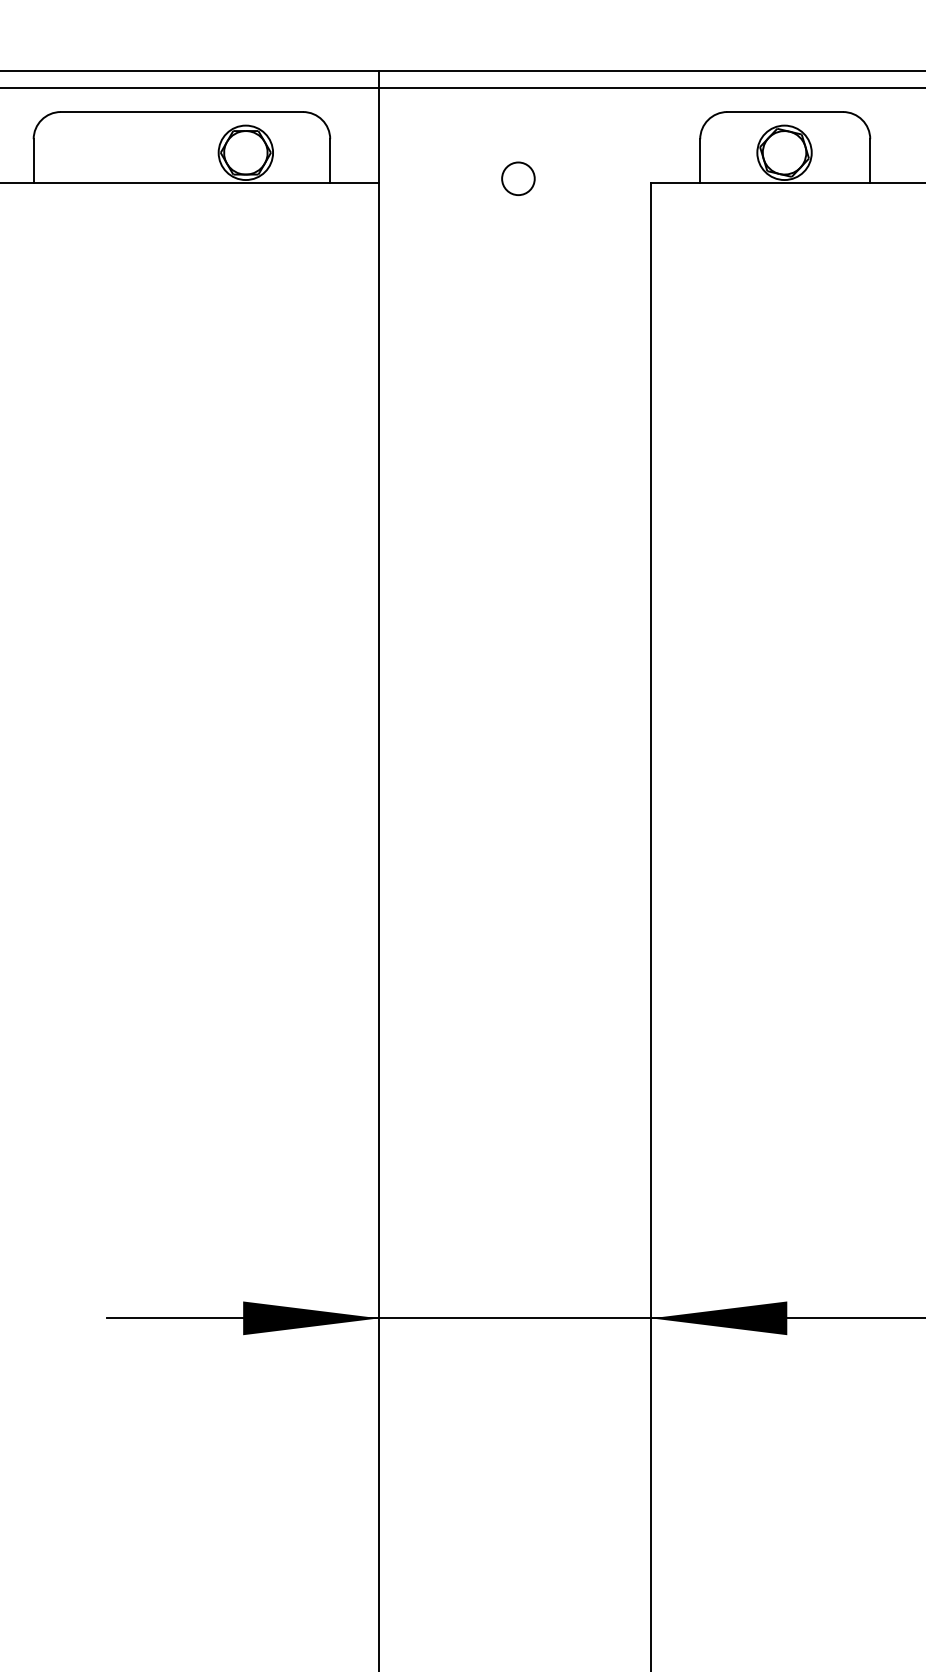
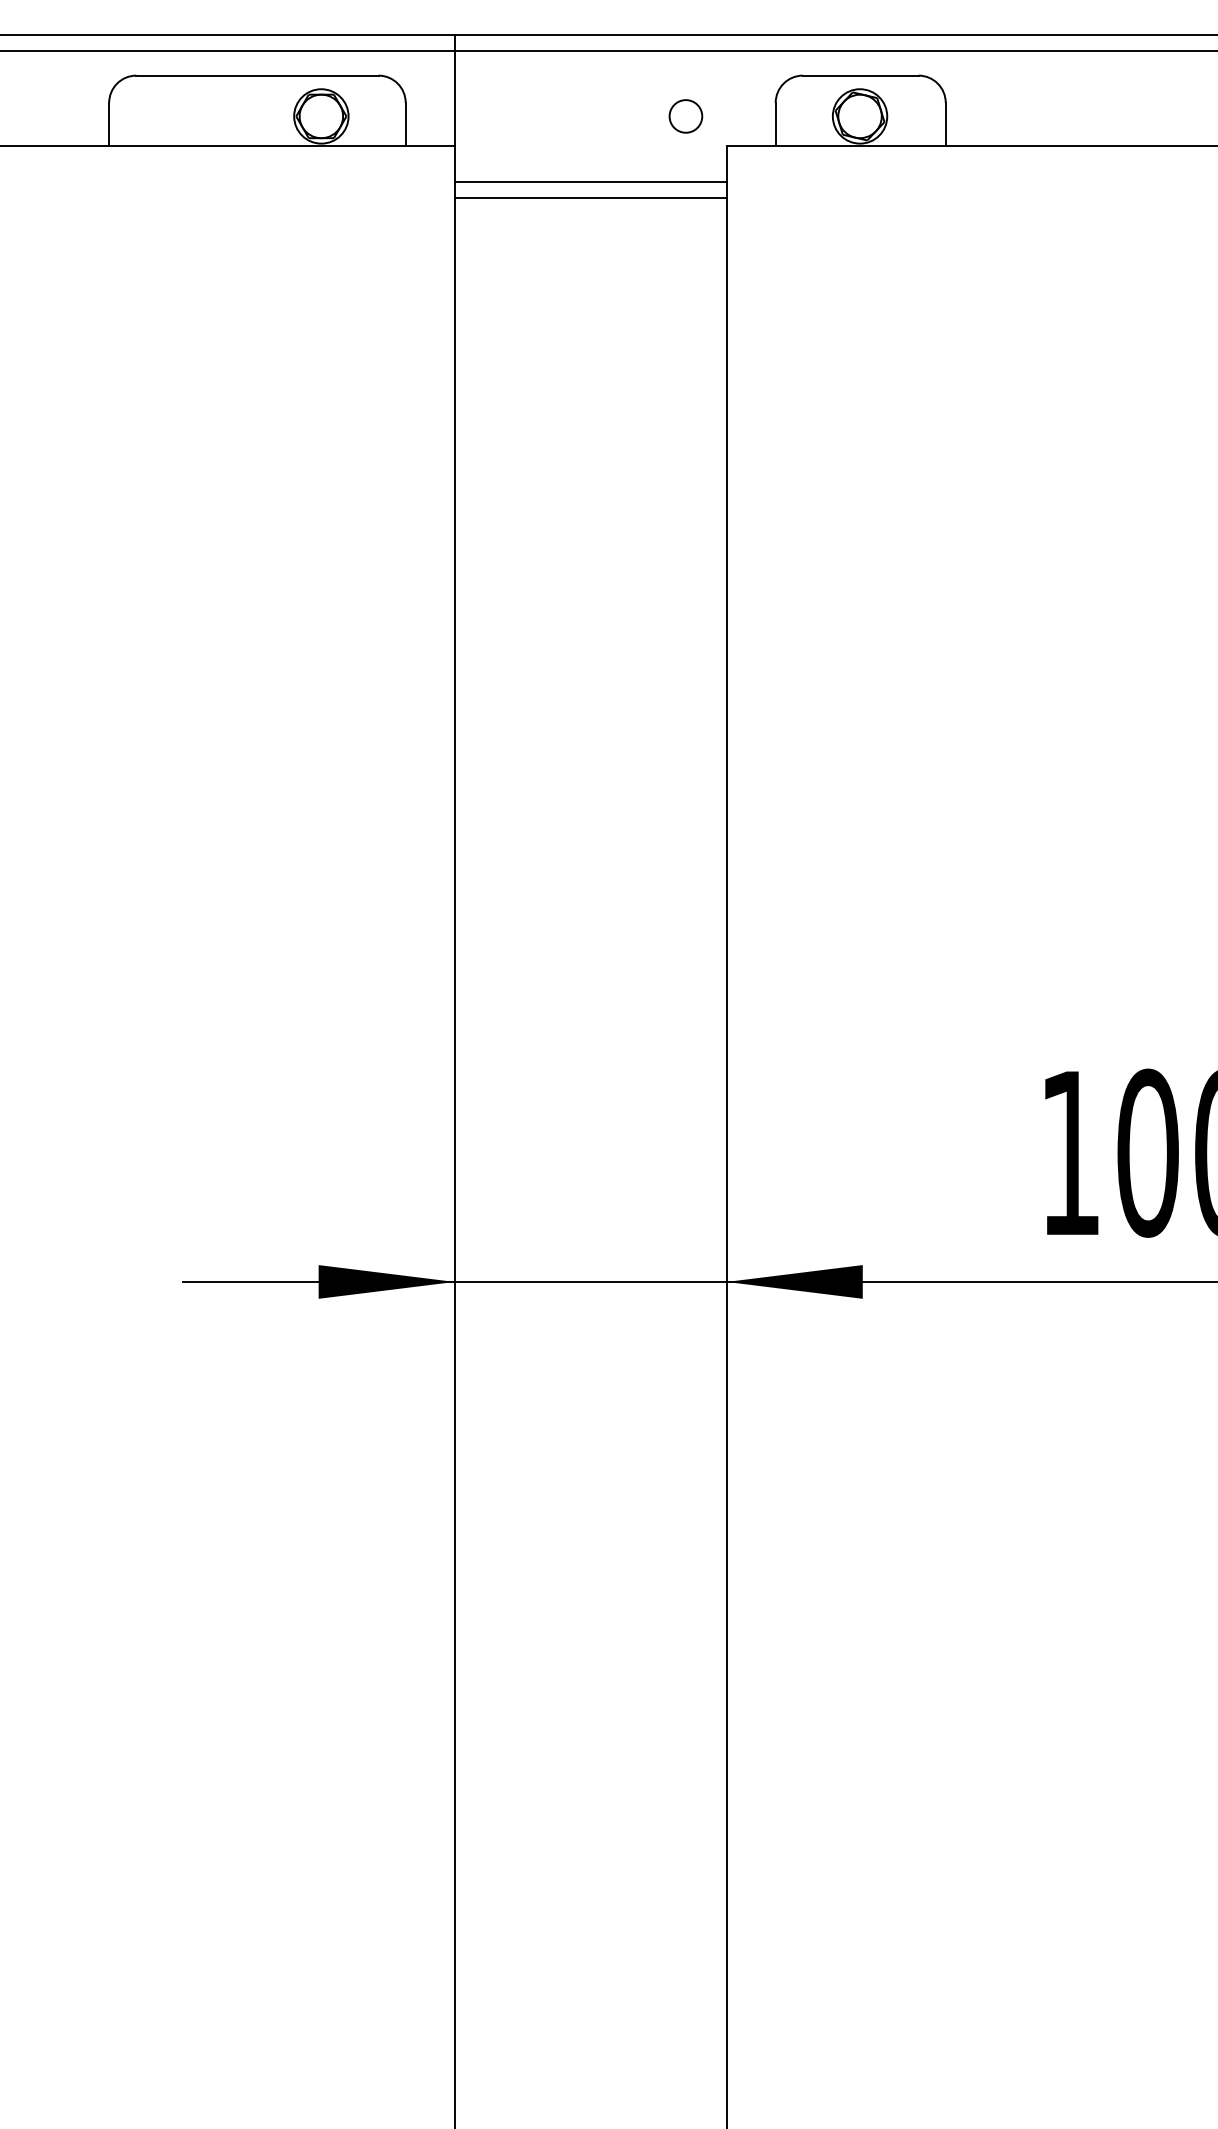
circle: (518, 178) -> (685, 116), moved
line: (515, 217) -> (590, 181), added
line: (515, 234) -> (590, 198), added

